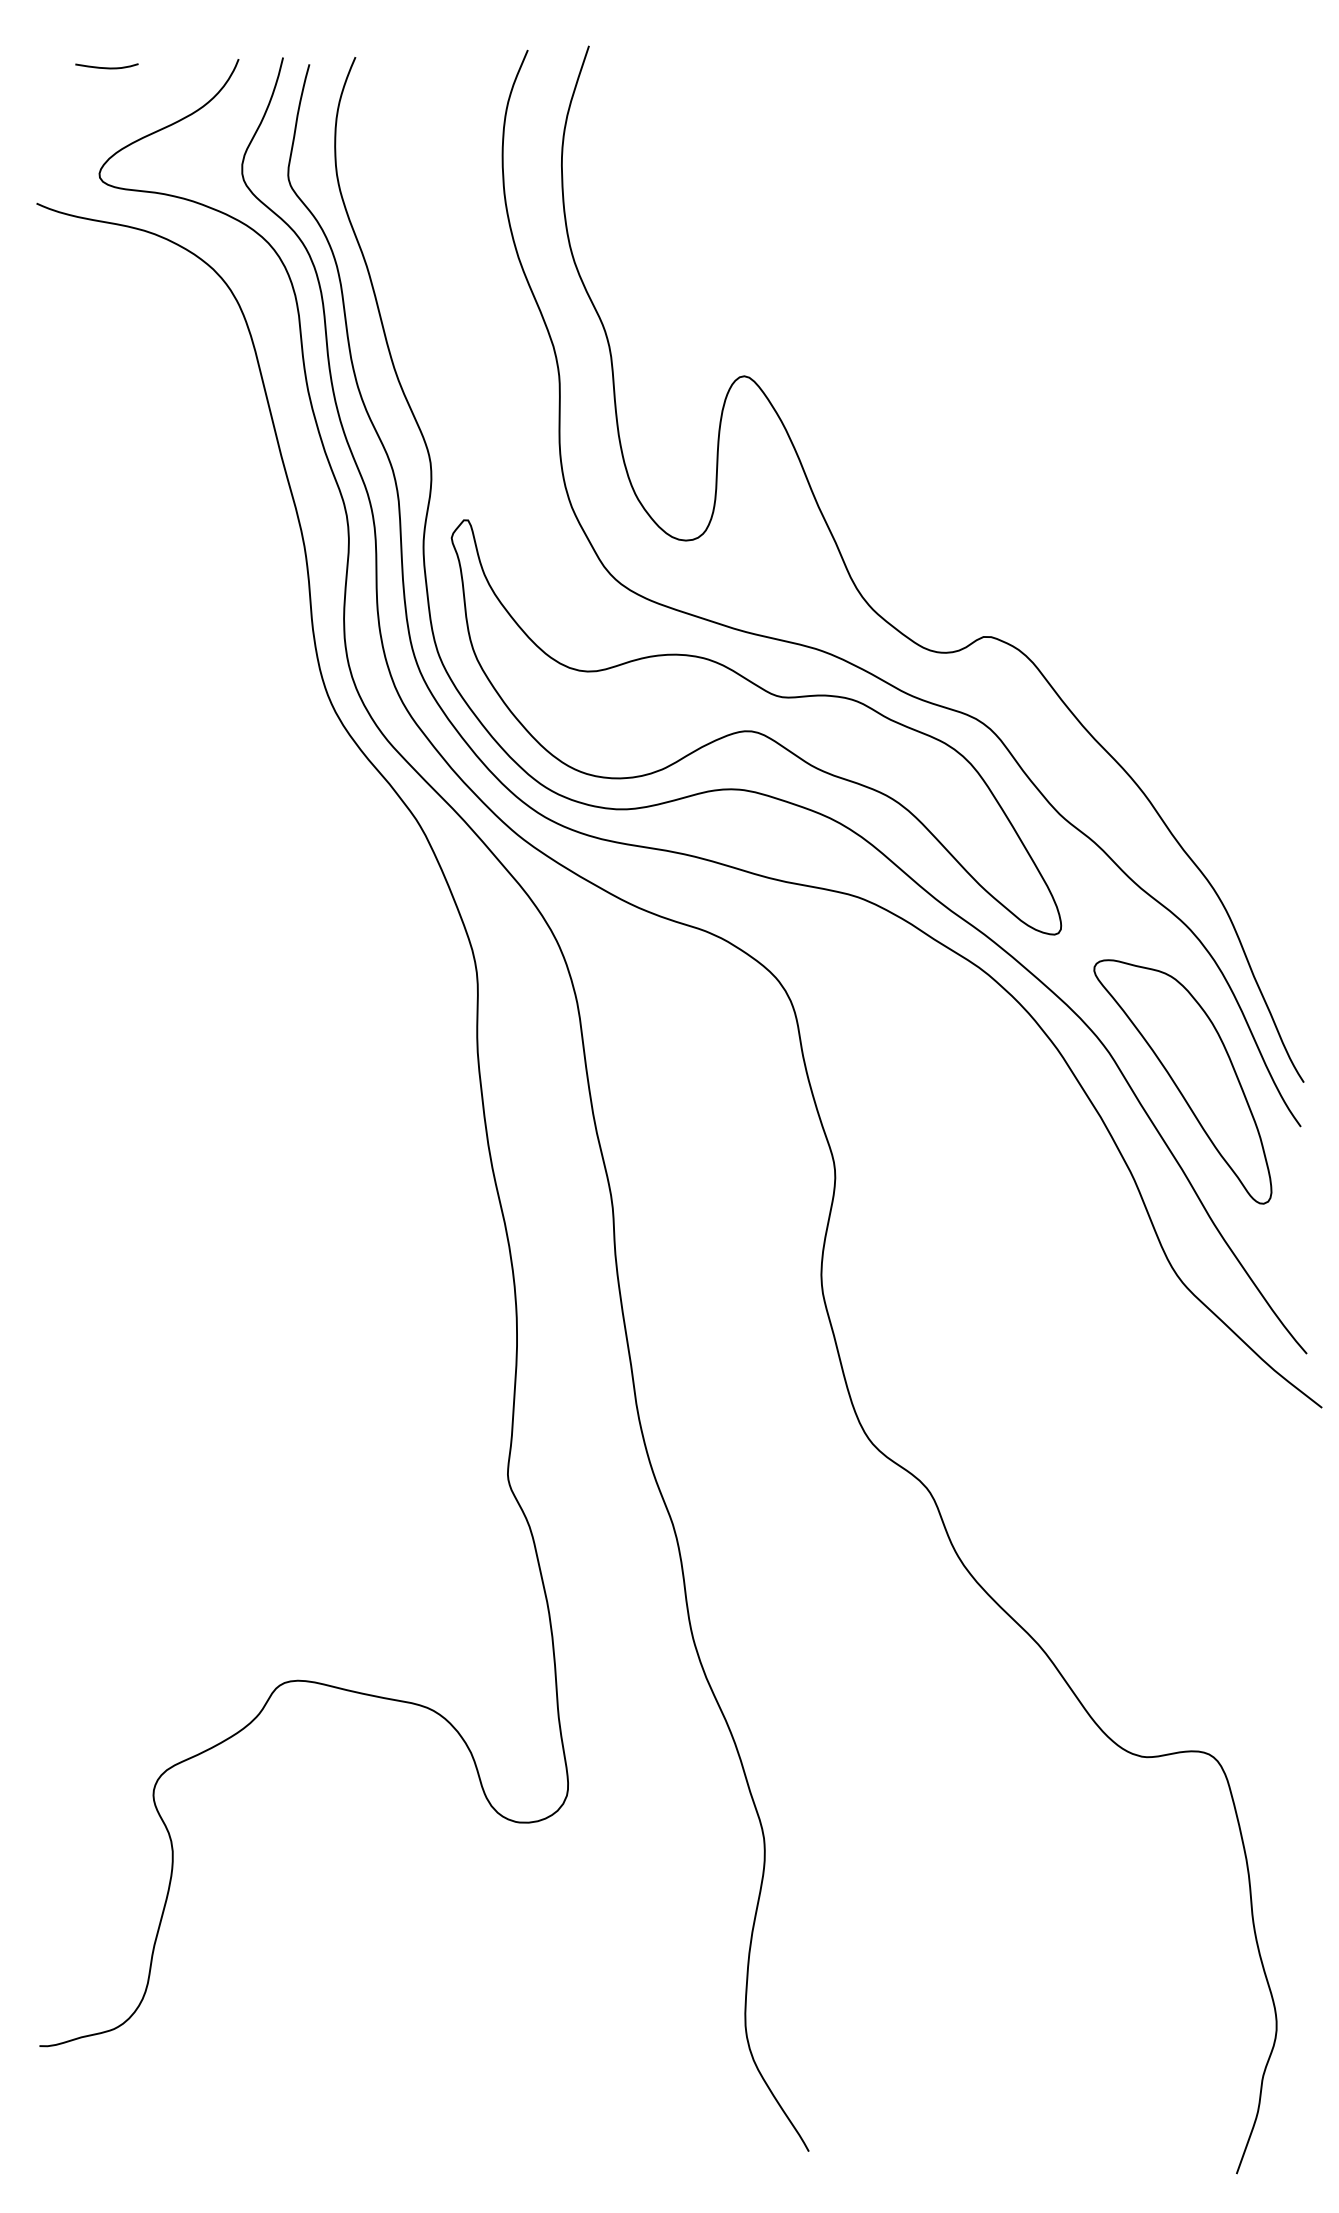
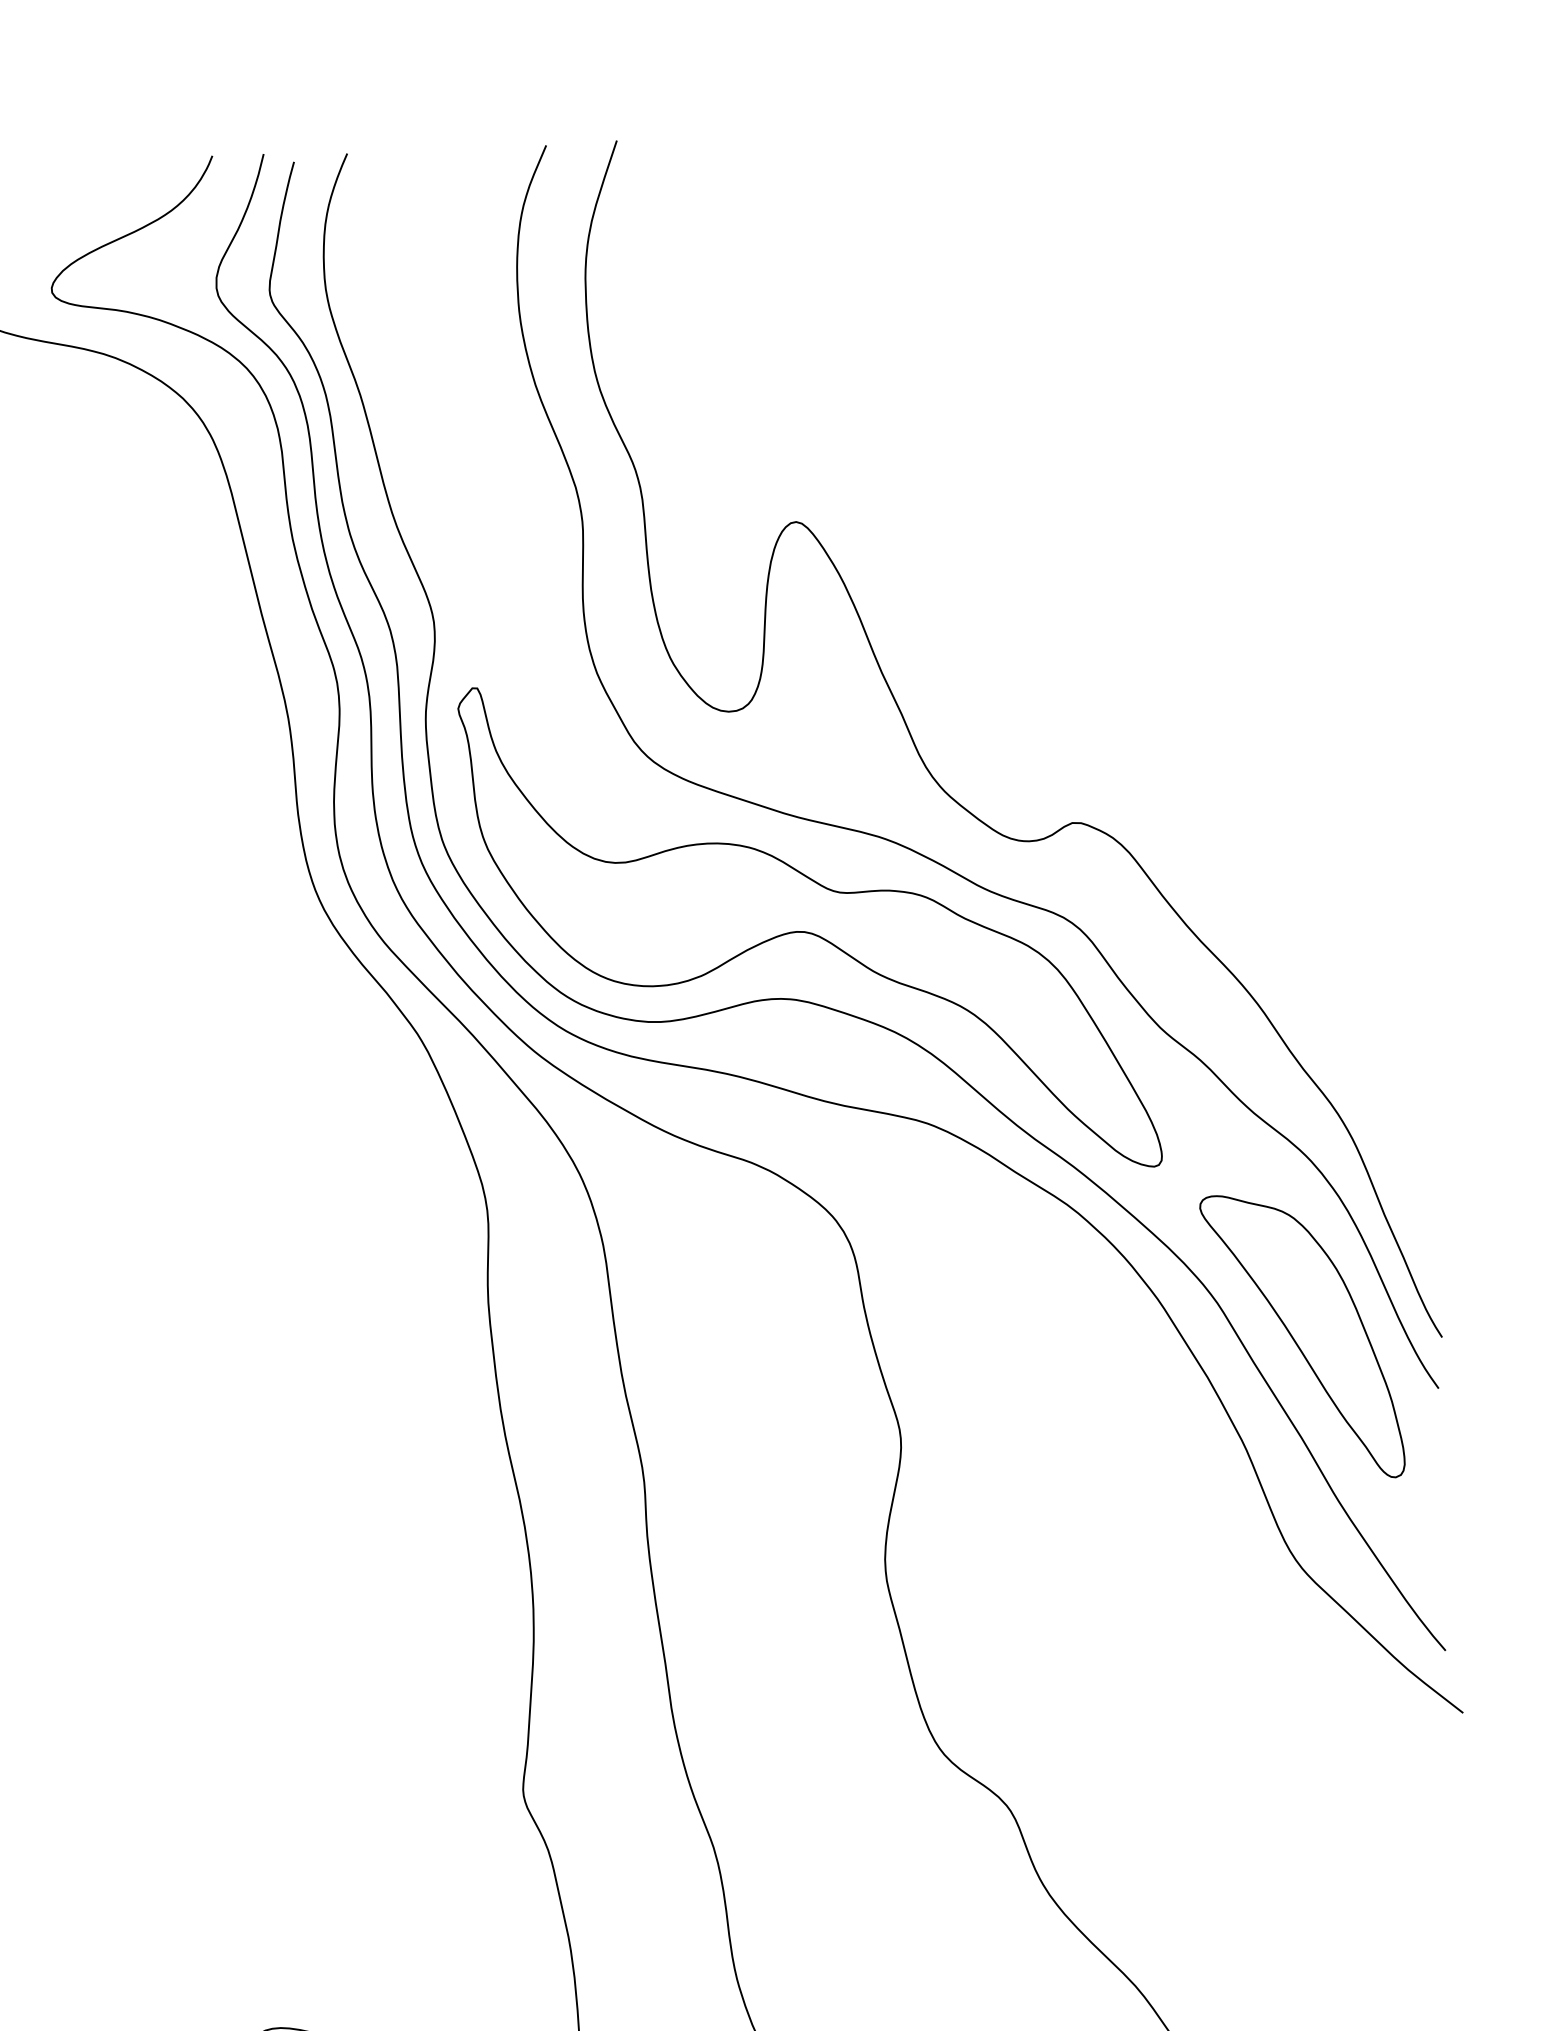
curve: (106, 67) -> (59, 165), removed

